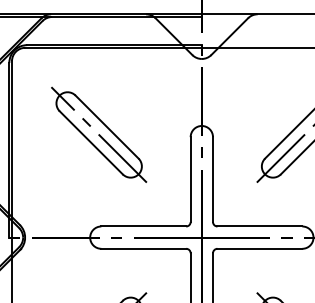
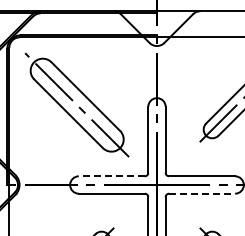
part: (98, 134) -> (76, 104), size x1.4
line: (143, 226) -> (111, 176), solid -> dashed
line: (260, 248) -> (202, 193), solid -> dashed

